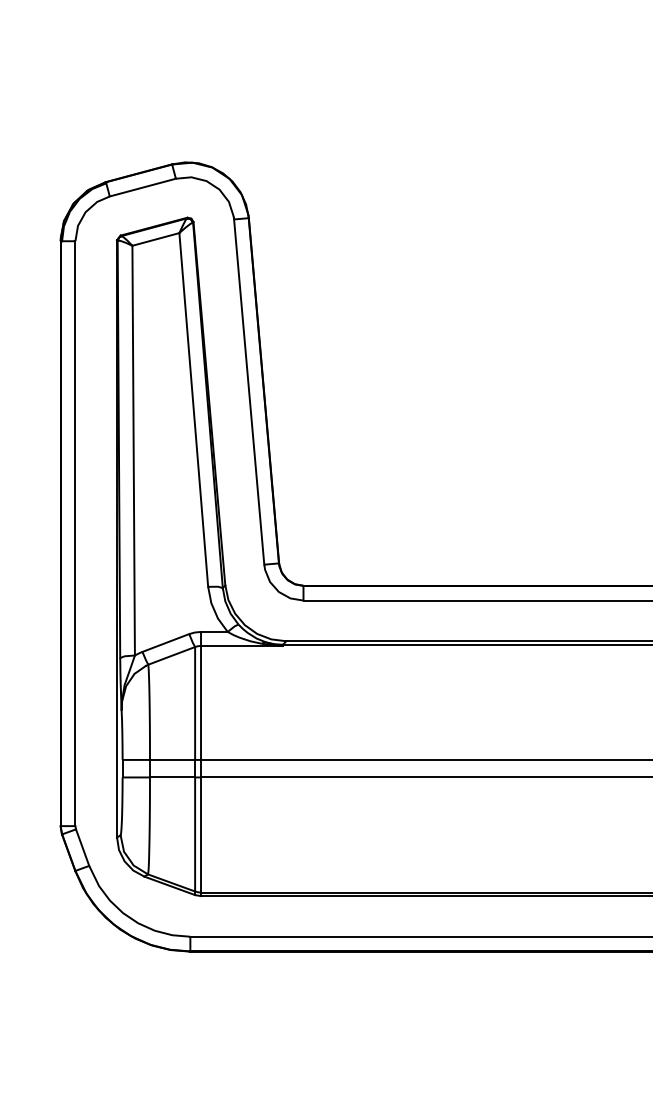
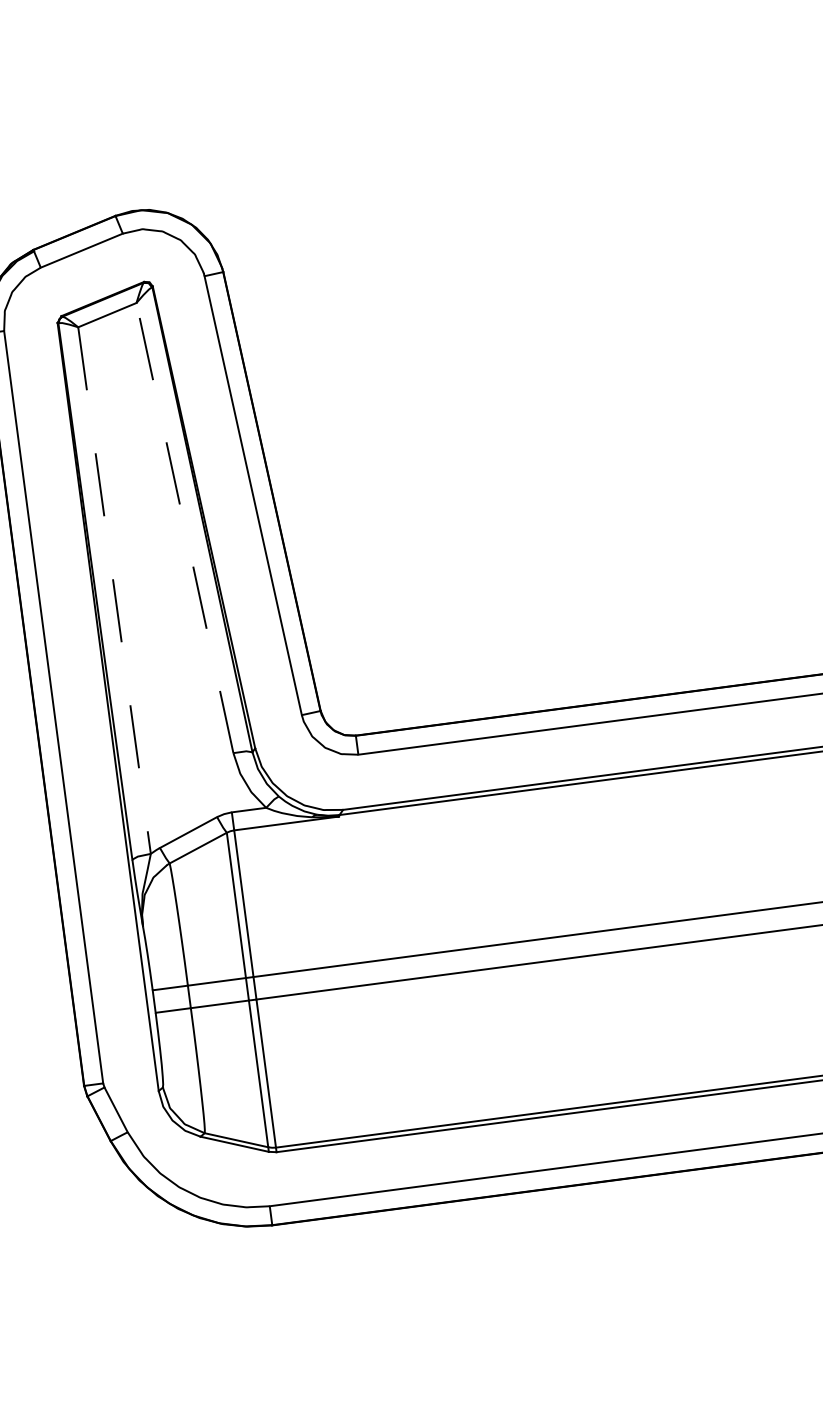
line: (193, 409) -> (184, 527), solid -> dashed
line: (133, 450) -> (114, 590), solid -> dashed

